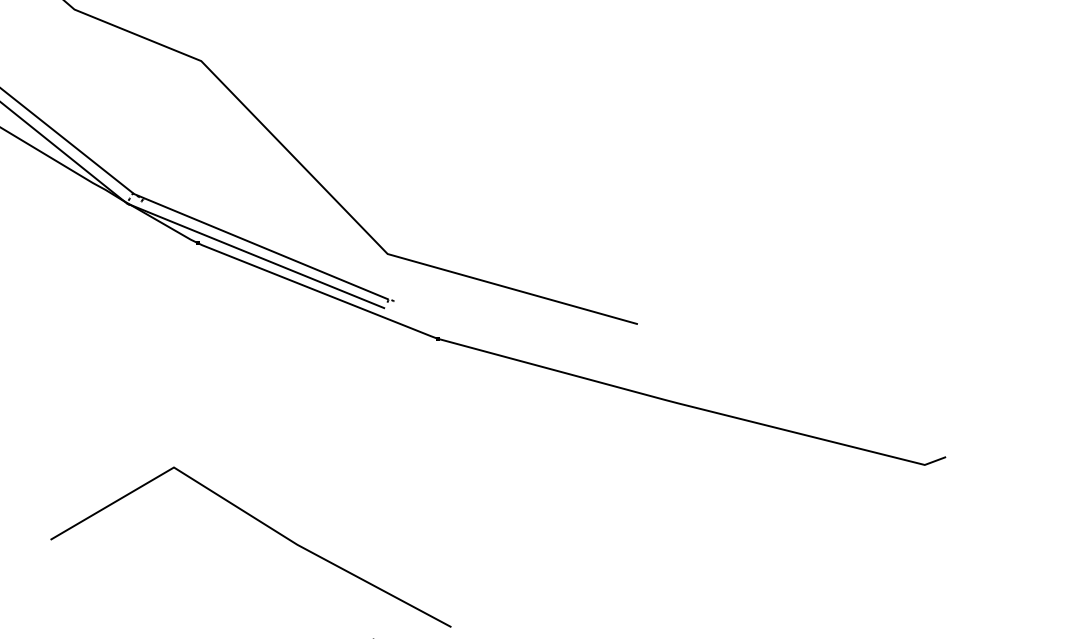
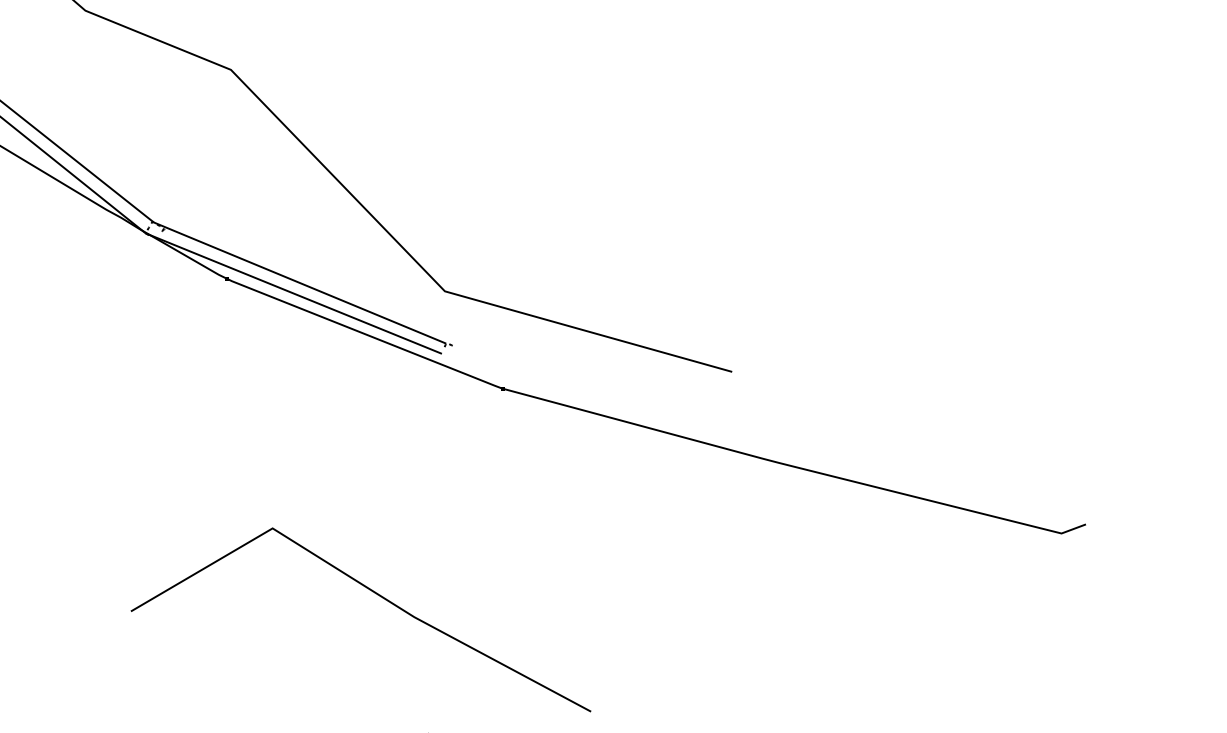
line: (265, 525) -> (377, 595), moved

